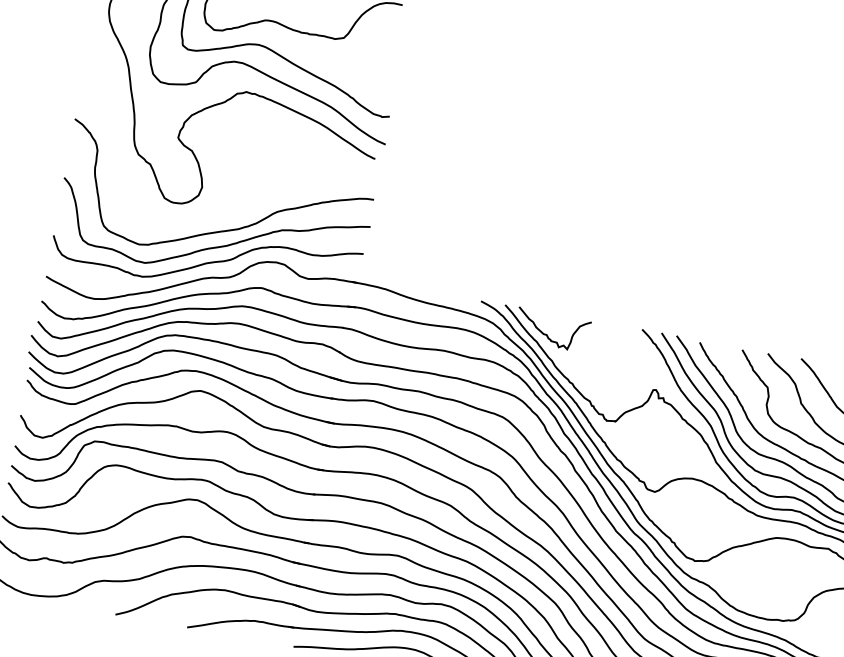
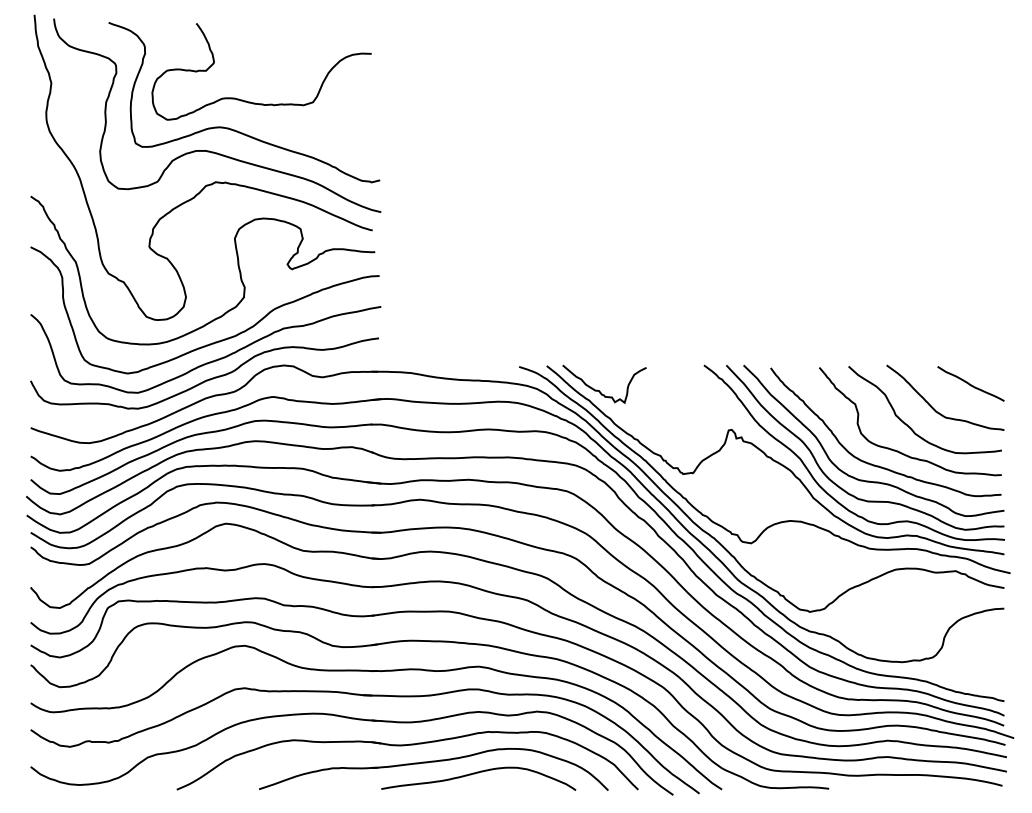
curve: (251, 168) -> (237, 266), added

